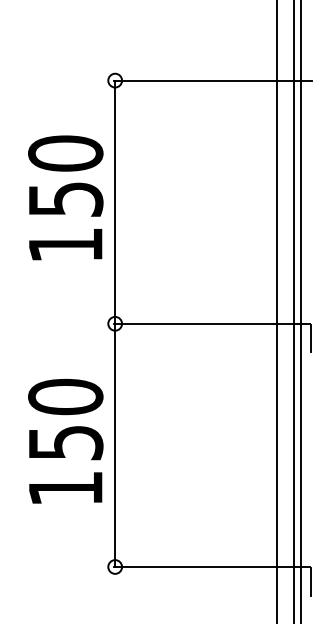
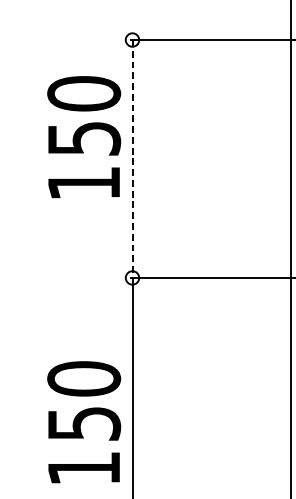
text: (65, 197) -> (83, 136), moved
line: (115, 202) -> (132, 159), solid -> dashed
text: (65, 441) -> (83, 422), moved

